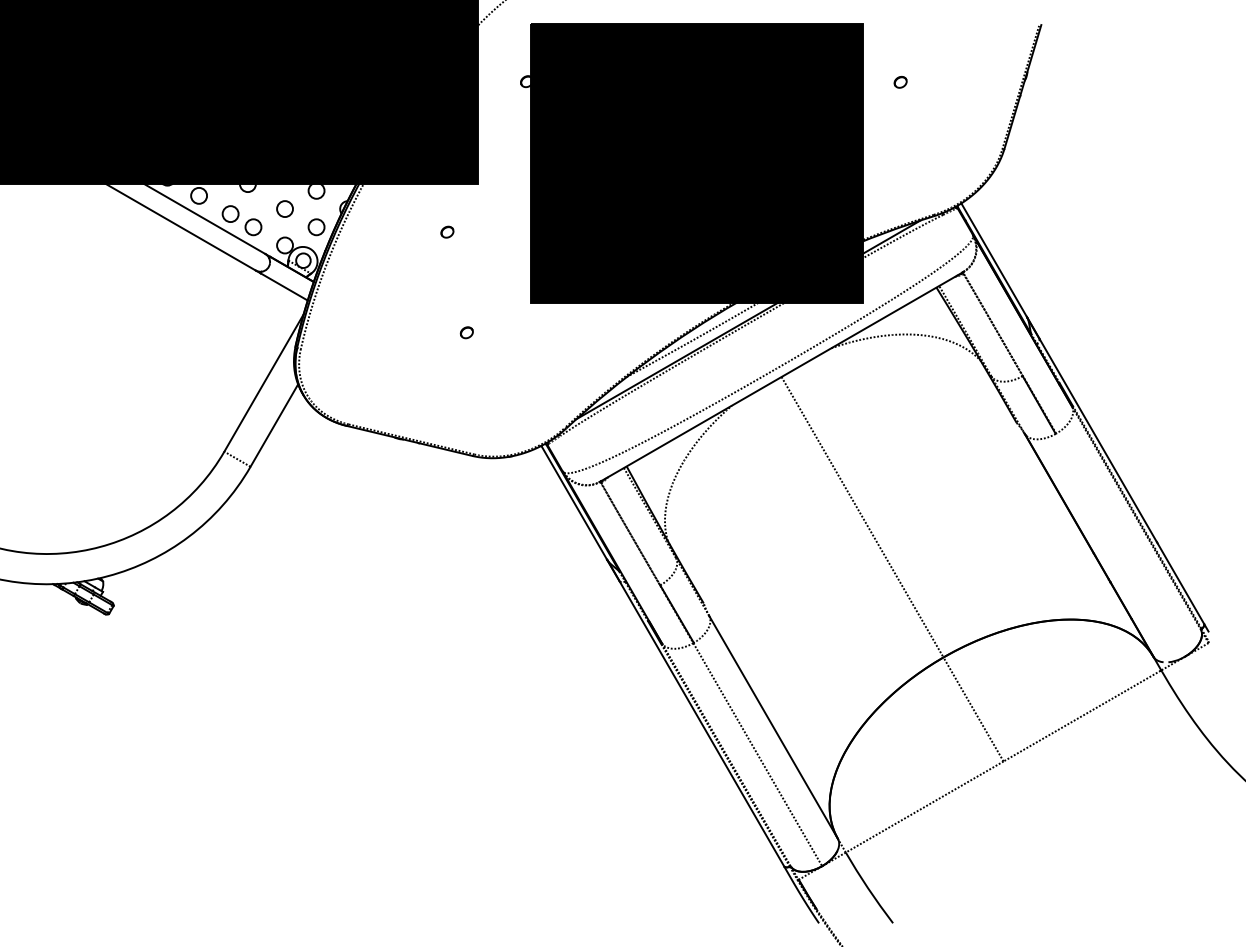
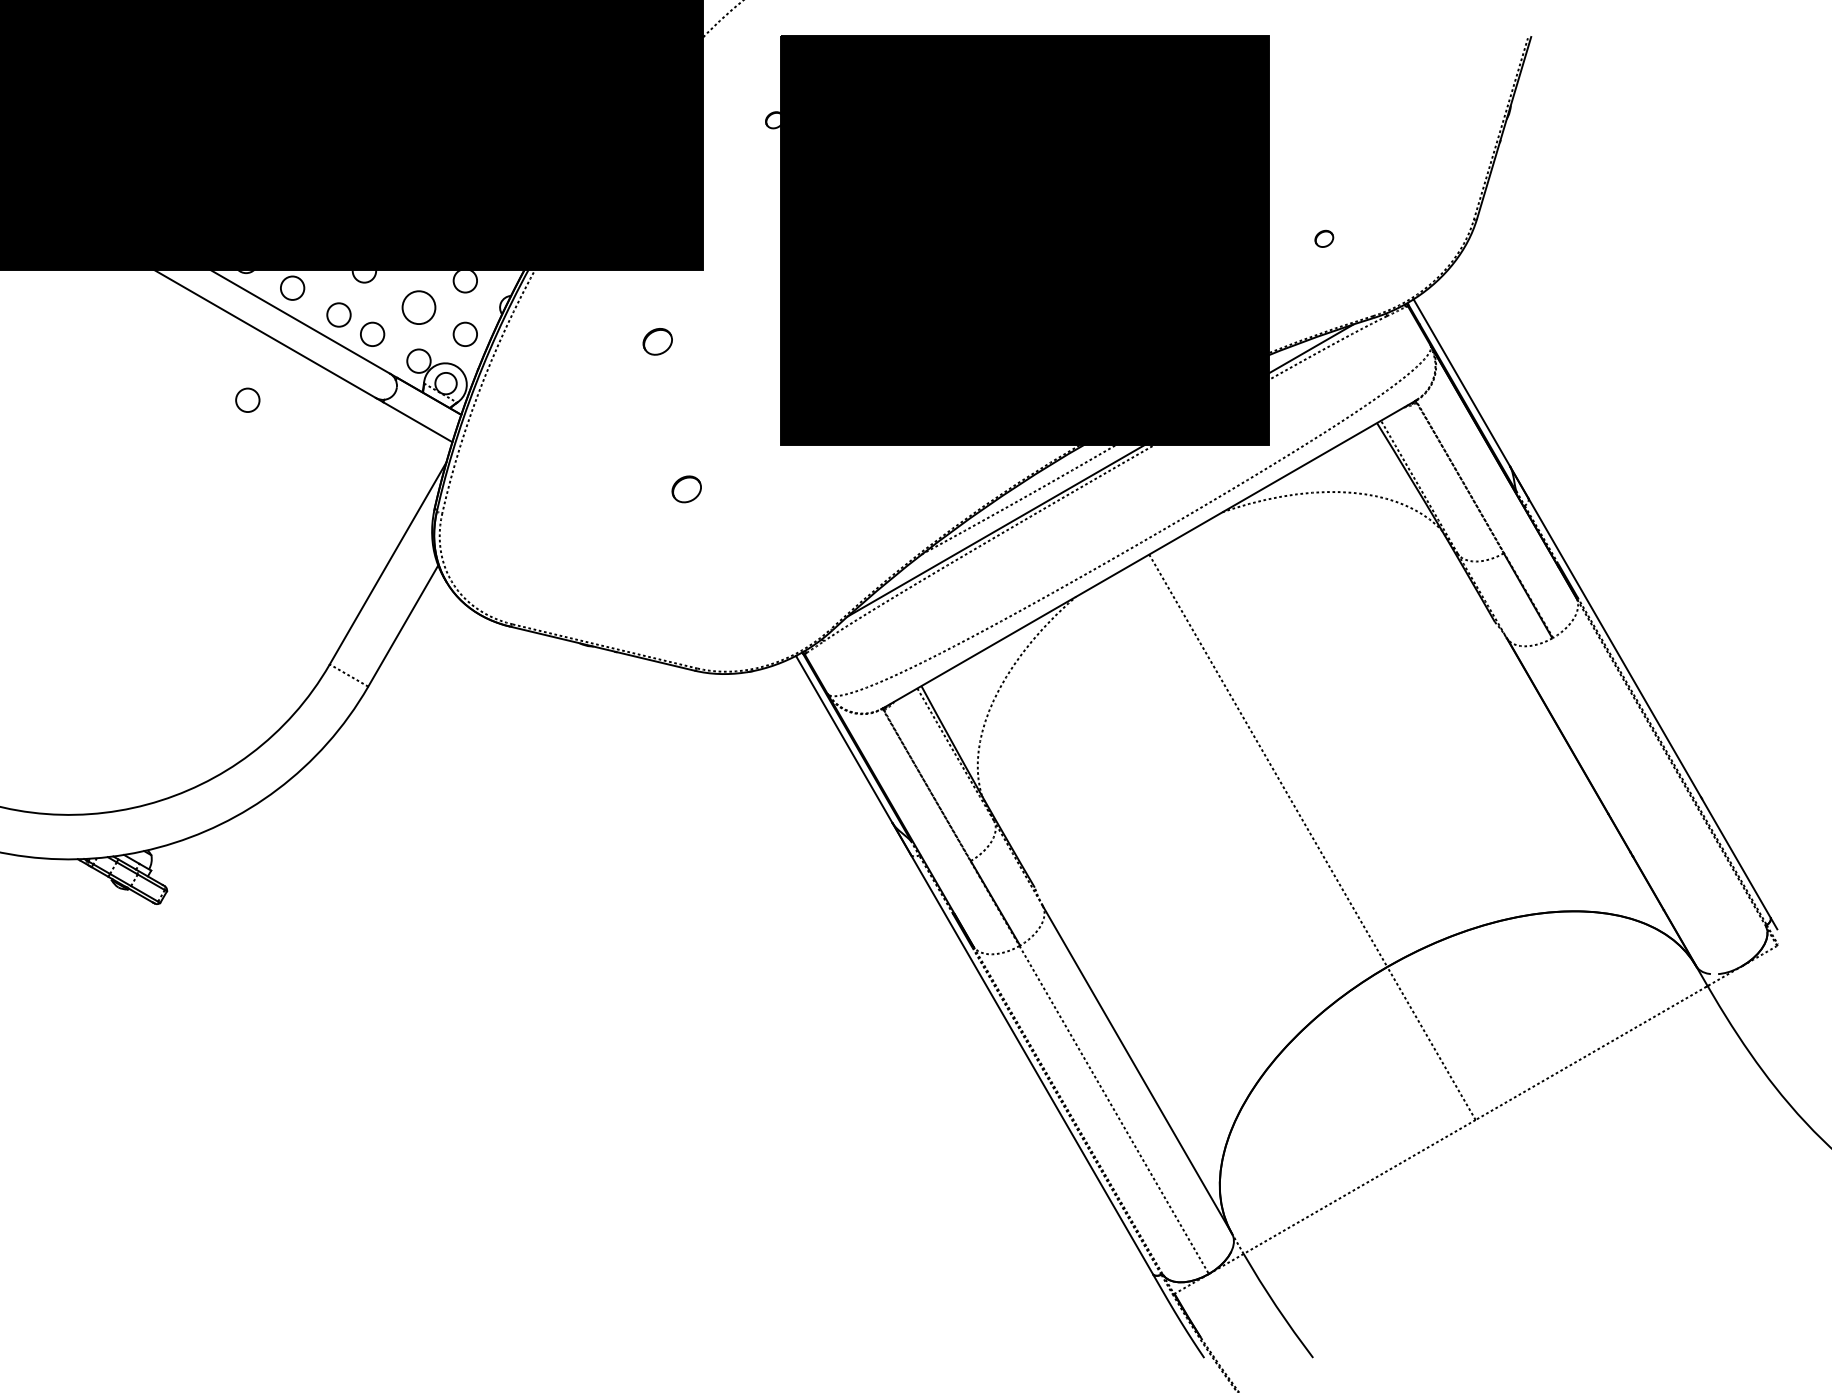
part: (900, 82) -> (1324, 239), moved
circle: (284, 208) -> (418, 306), size x1.4
part: (447, 231) -> (657, 340), size x1.6
circle: (168, 271) -> (247, 399), added
part: (466, 332) -> (685, 489), size x1.6

